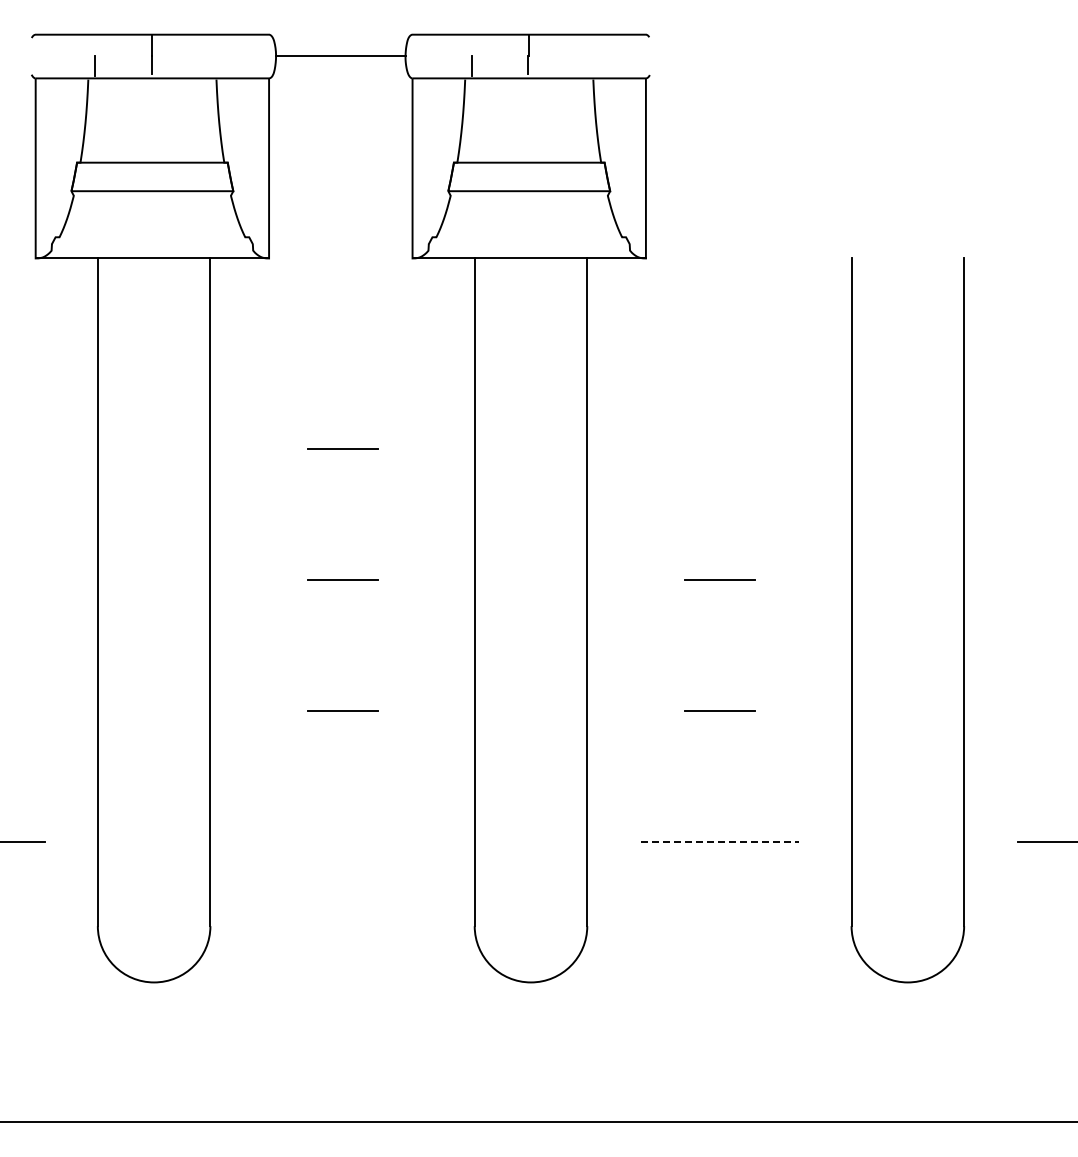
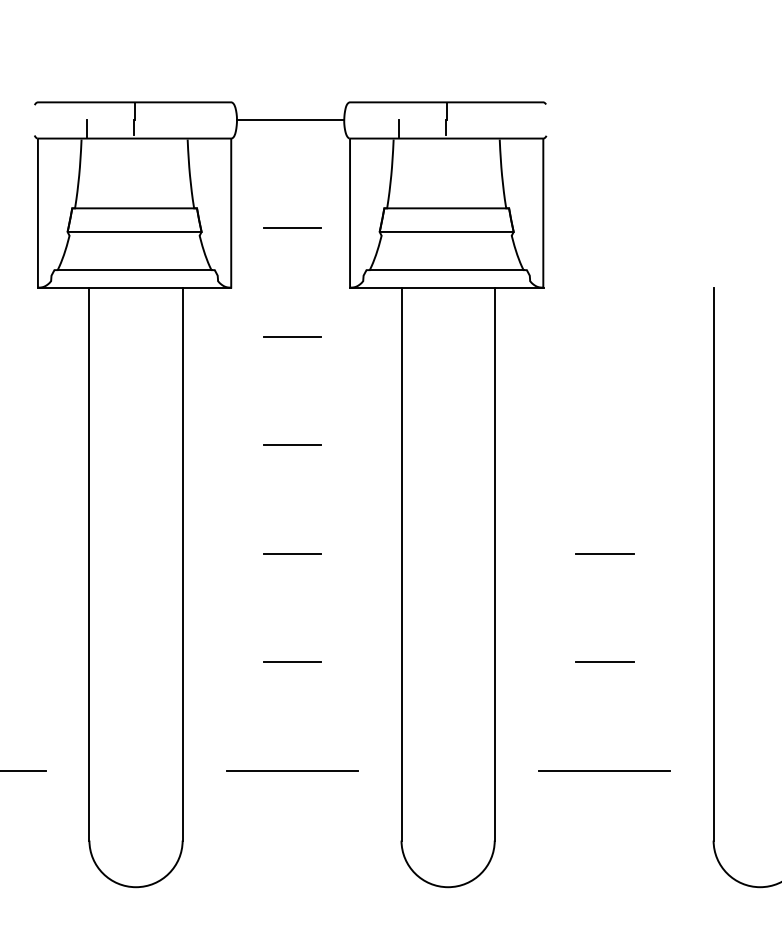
line: (342, 186) -> (292, 228), added
line: (152, 237) -> (134, 270), added
line: (529, 237) -> (446, 270), added
line: (342, 317) -> (292, 336), added
line: (342, 842) -> (292, 771), added
line: (719, 842) -> (604, 771), dashed -> solid

